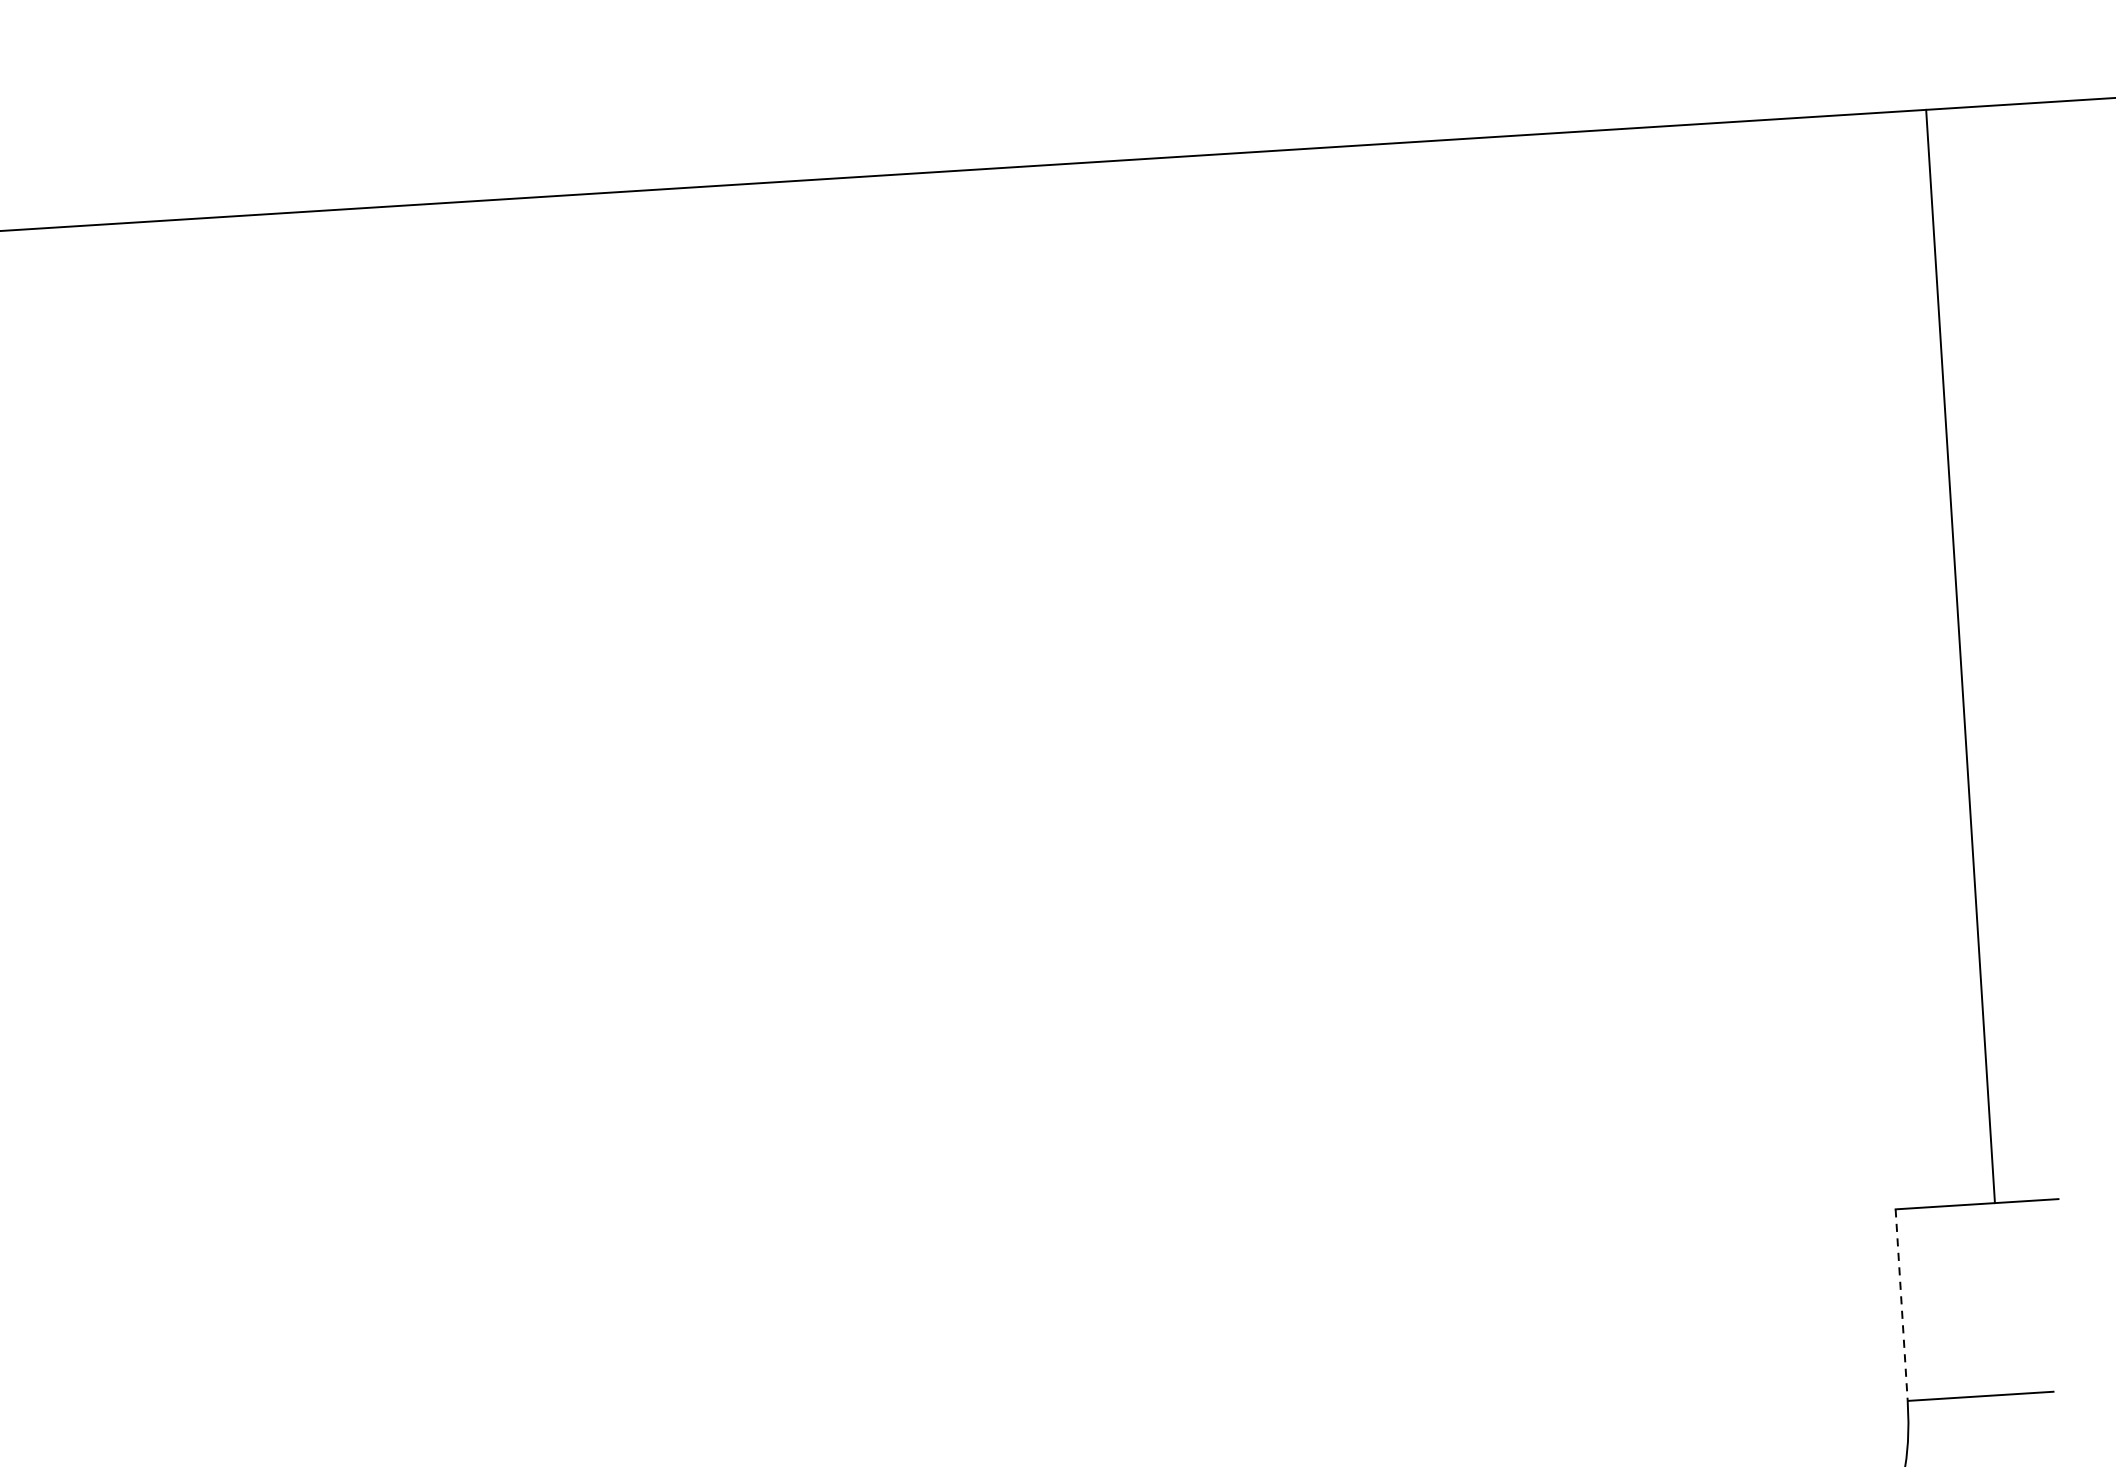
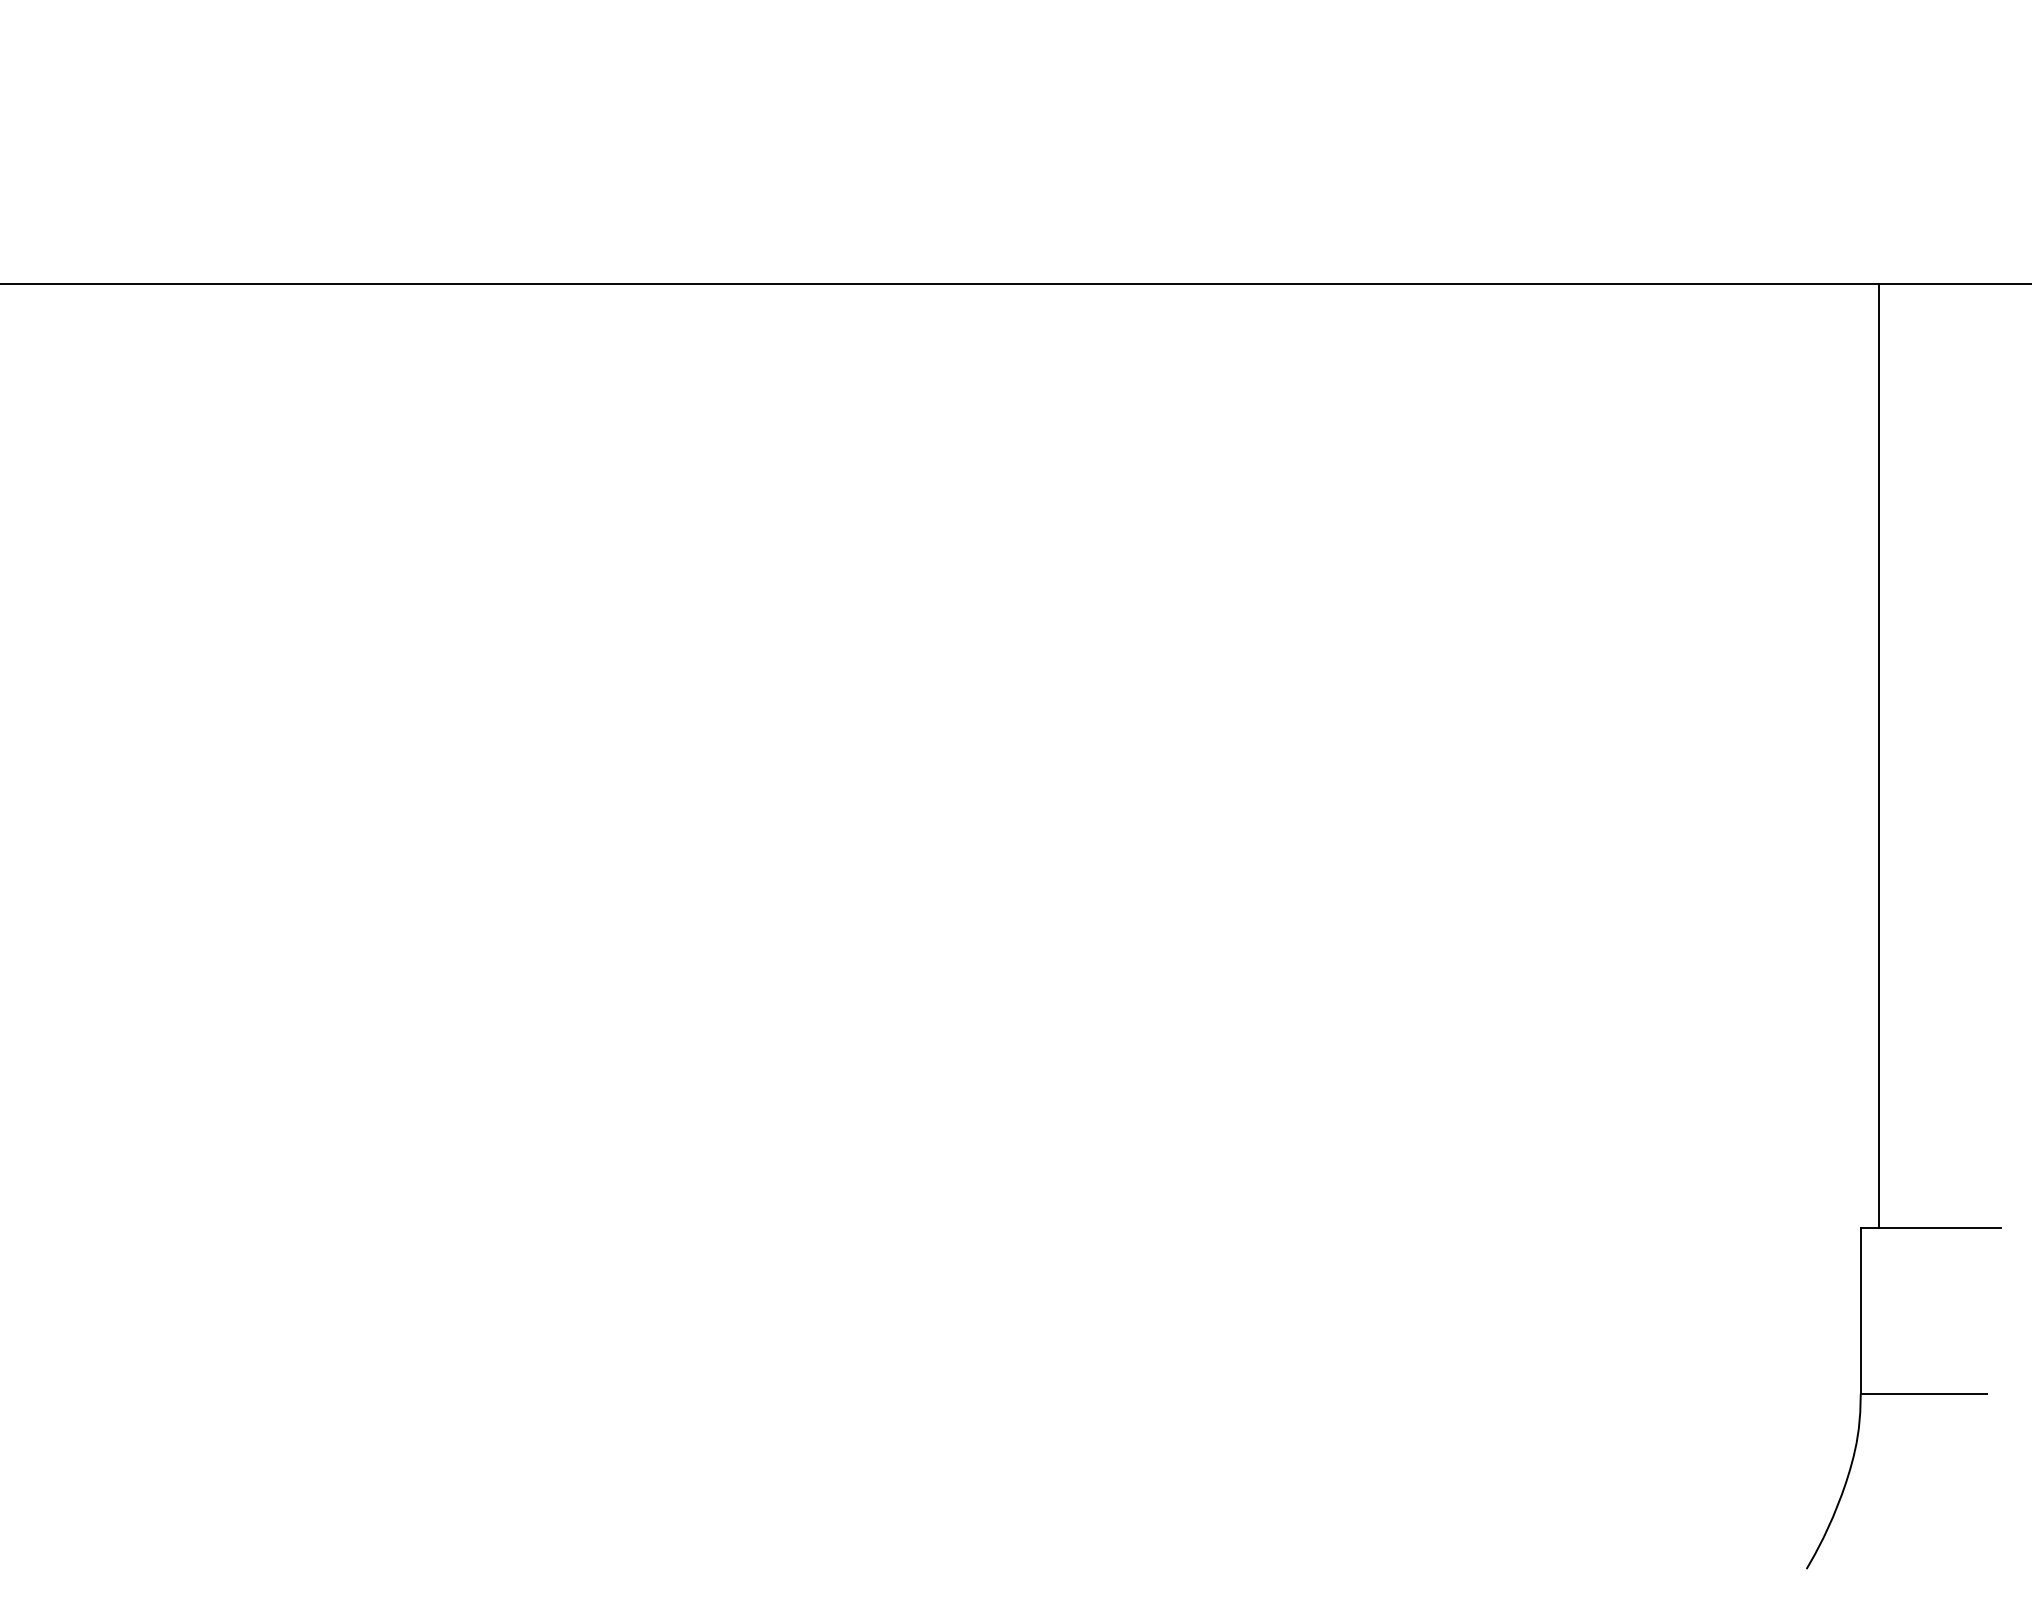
line: (1960, 655) -> (1878, 755), moved
line: (1901, 1304) -> (1860, 1310), dashed -> solid

